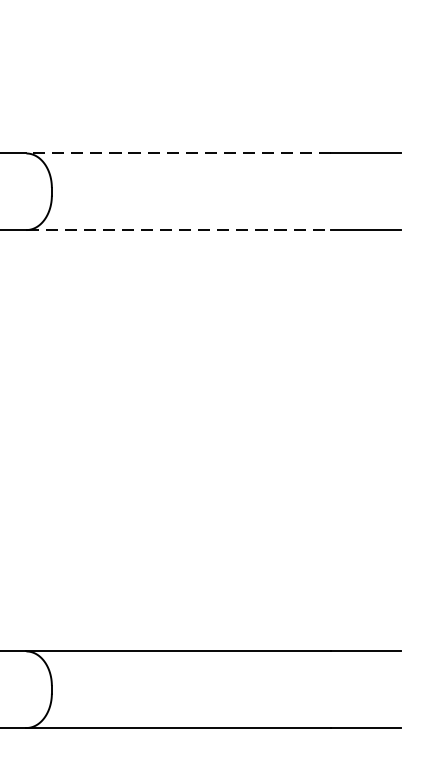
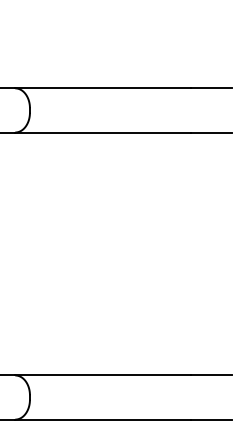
line: (179, 153) -> (103, 88), dashed -> solid
line: (179, 230) -> (103, 132), dashed -> solid

